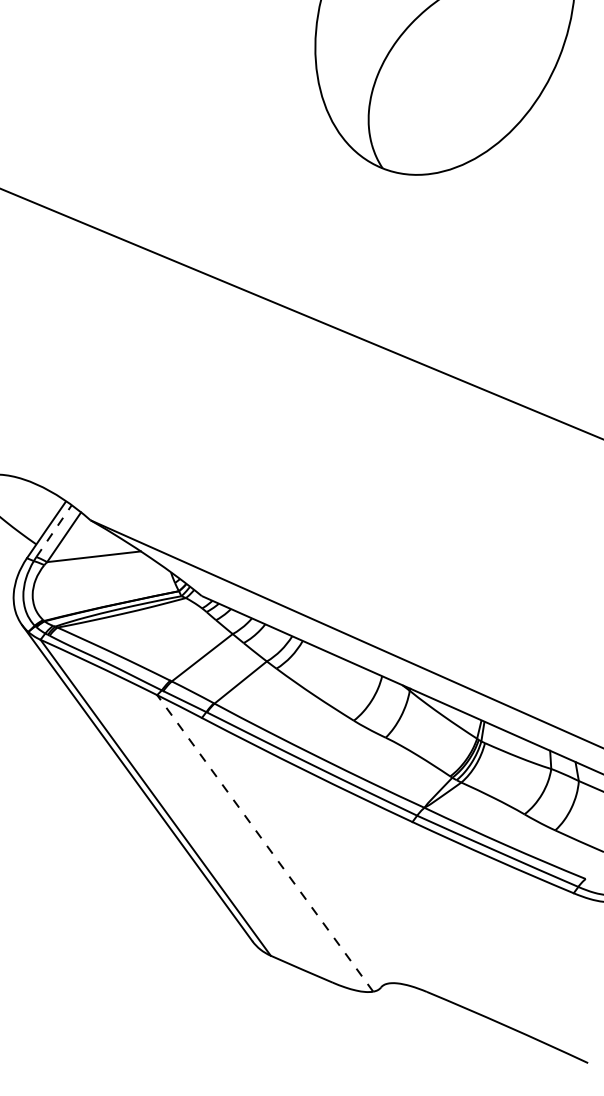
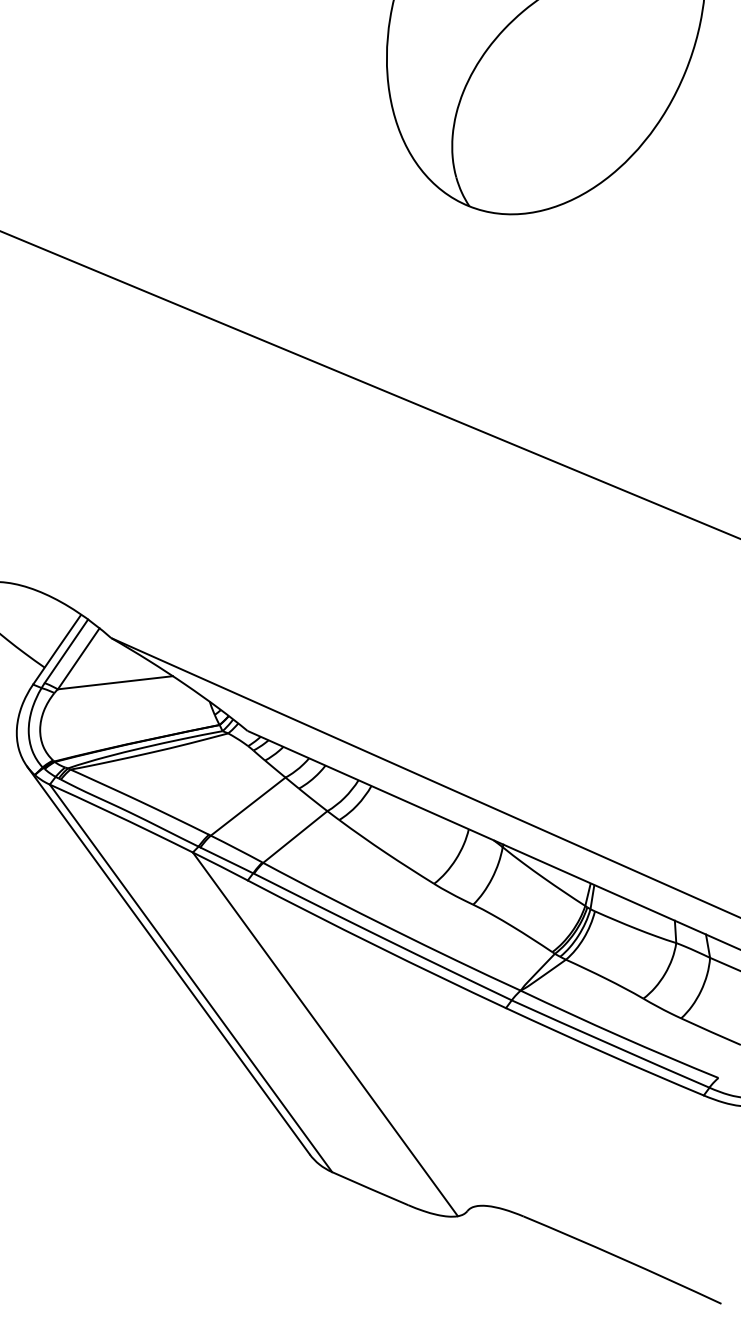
line: (54, 530) -> (66, 650), dashed -> solid
line: (264, 843) -> (324, 1034), dashed -> solid

